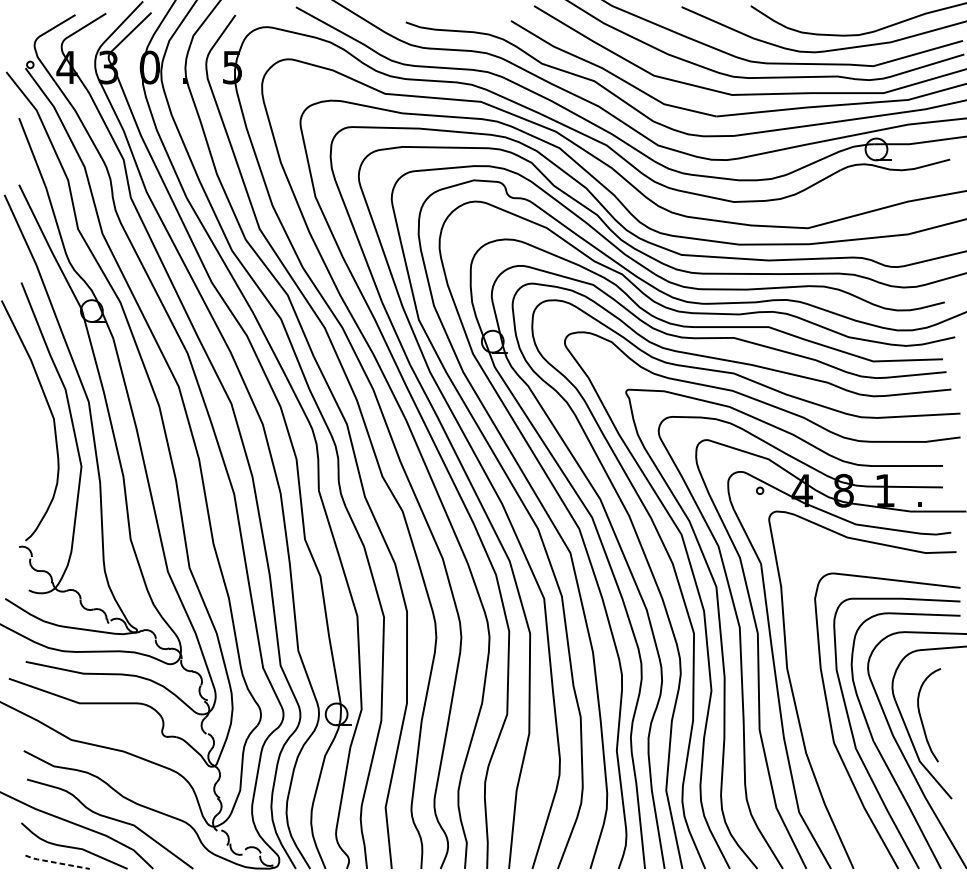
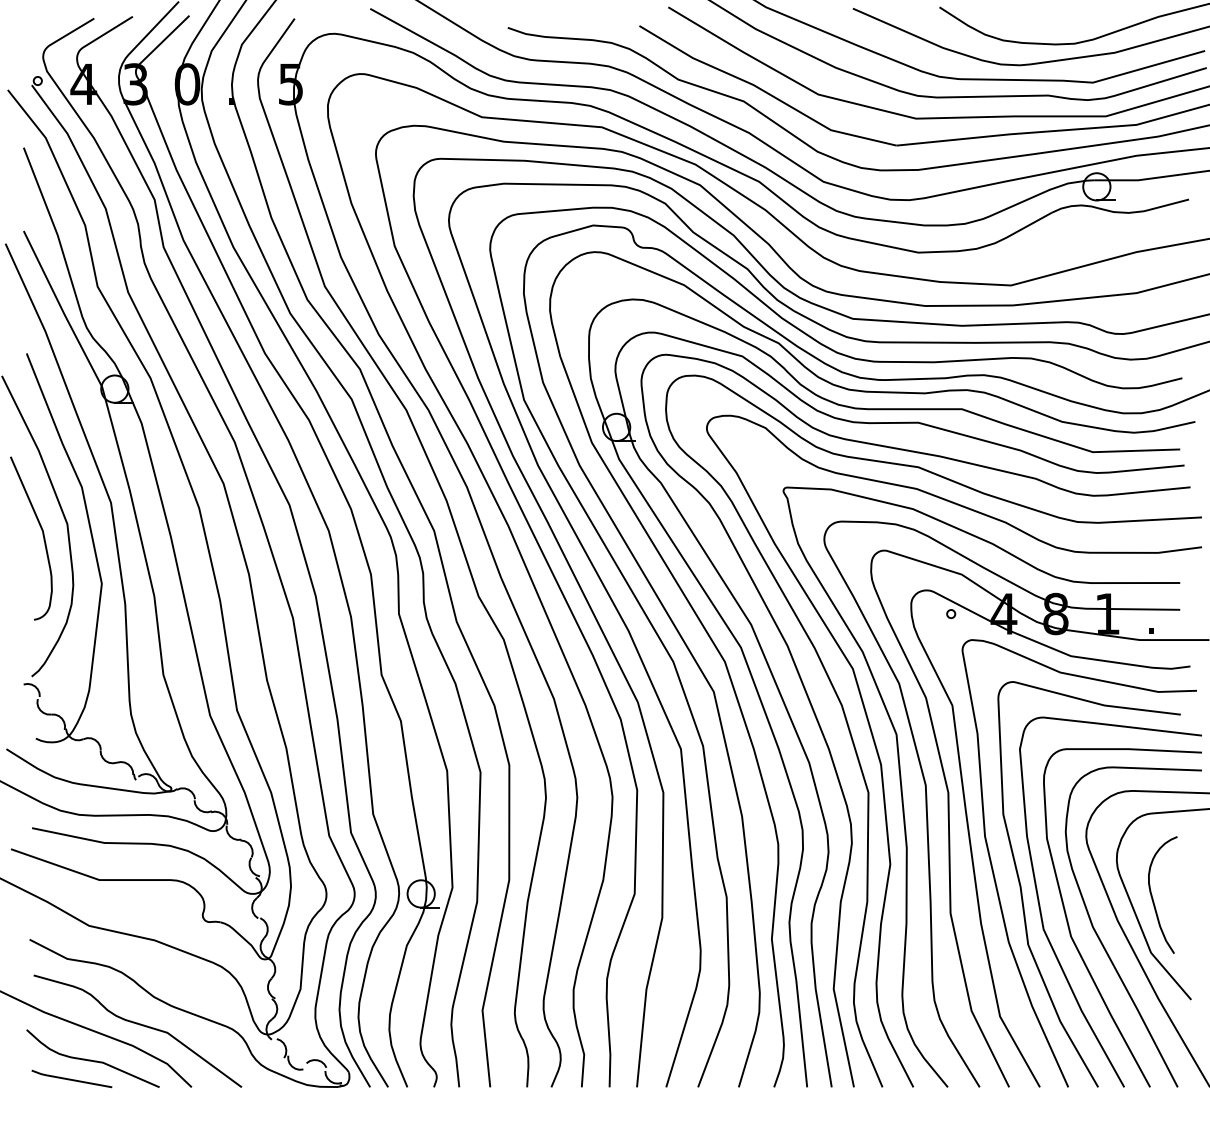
curve: (34, 428) -> (42, 535), added
curve: (817, 712) -> (1022, 891), added
line: (56, 862) -> (70, 1079), dashed -> solid

